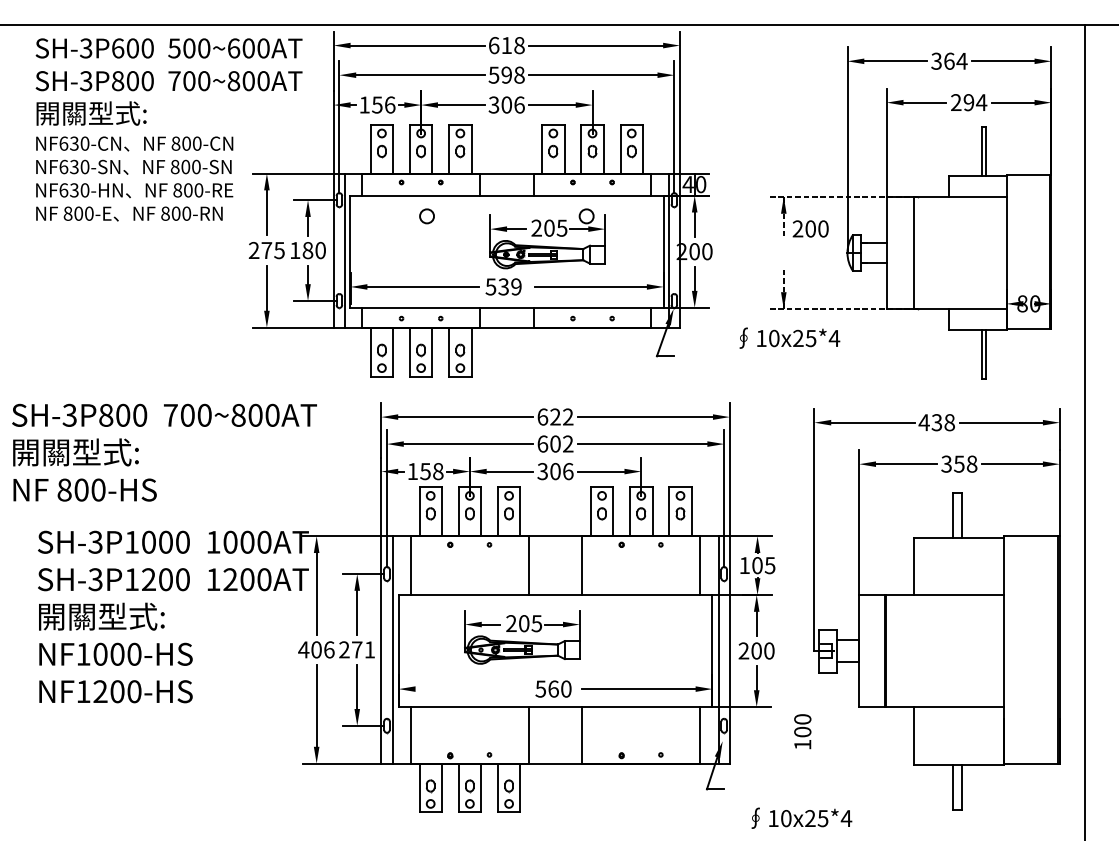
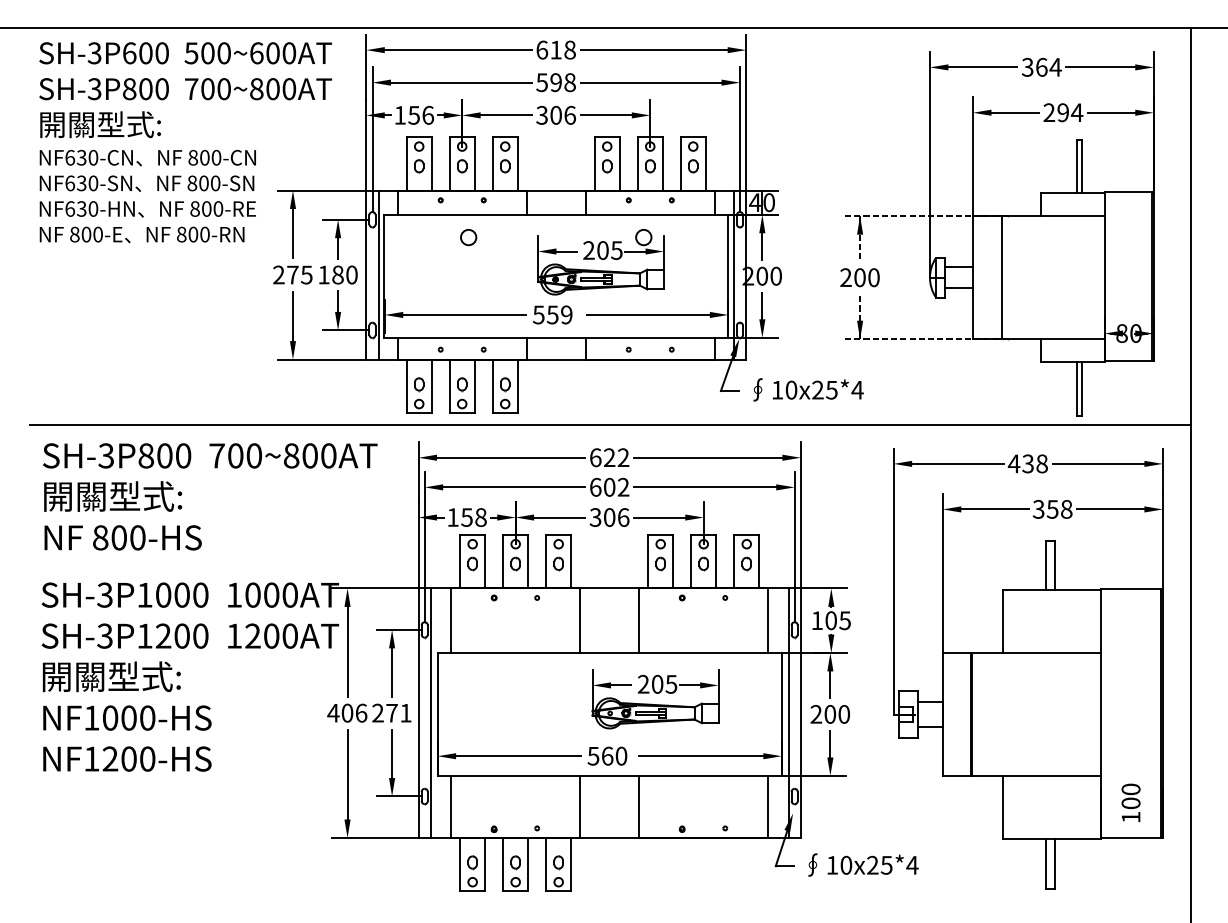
text: (810, 228) -> (859, 277), moved
text: (503, 286) -> (552, 314), 539 -> 559
text: (789, 337) -> (808, 389), moved
line: (556, 386) -> (610, 424), added
text: (164, 452) -> (210, 496), moved
part: (522, 637) -> (655, 699), moved
line: (471, 689) -> (517, 756), added
text: (802, 731) -> (1130, 802), moved
text: (801, 817) -> (863, 864), moved

